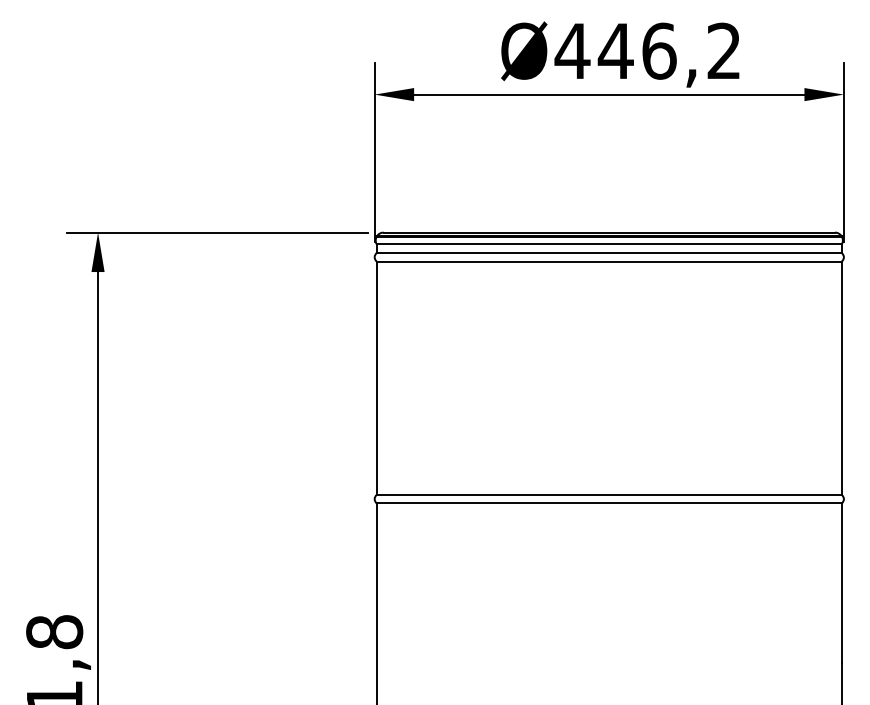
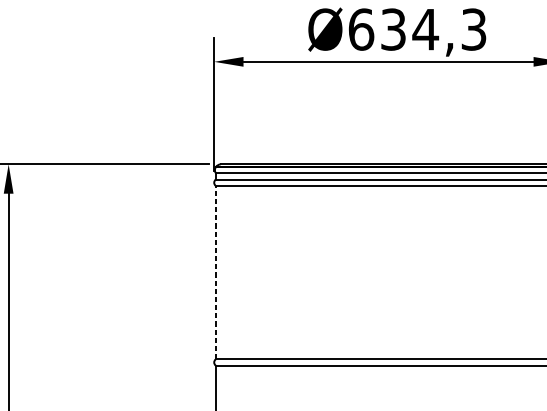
text: (647, 50) -> (416, 29), Ø446,2 -> Ø634,3
line: (376, 378) -> (215, 272), solid -> dashed

